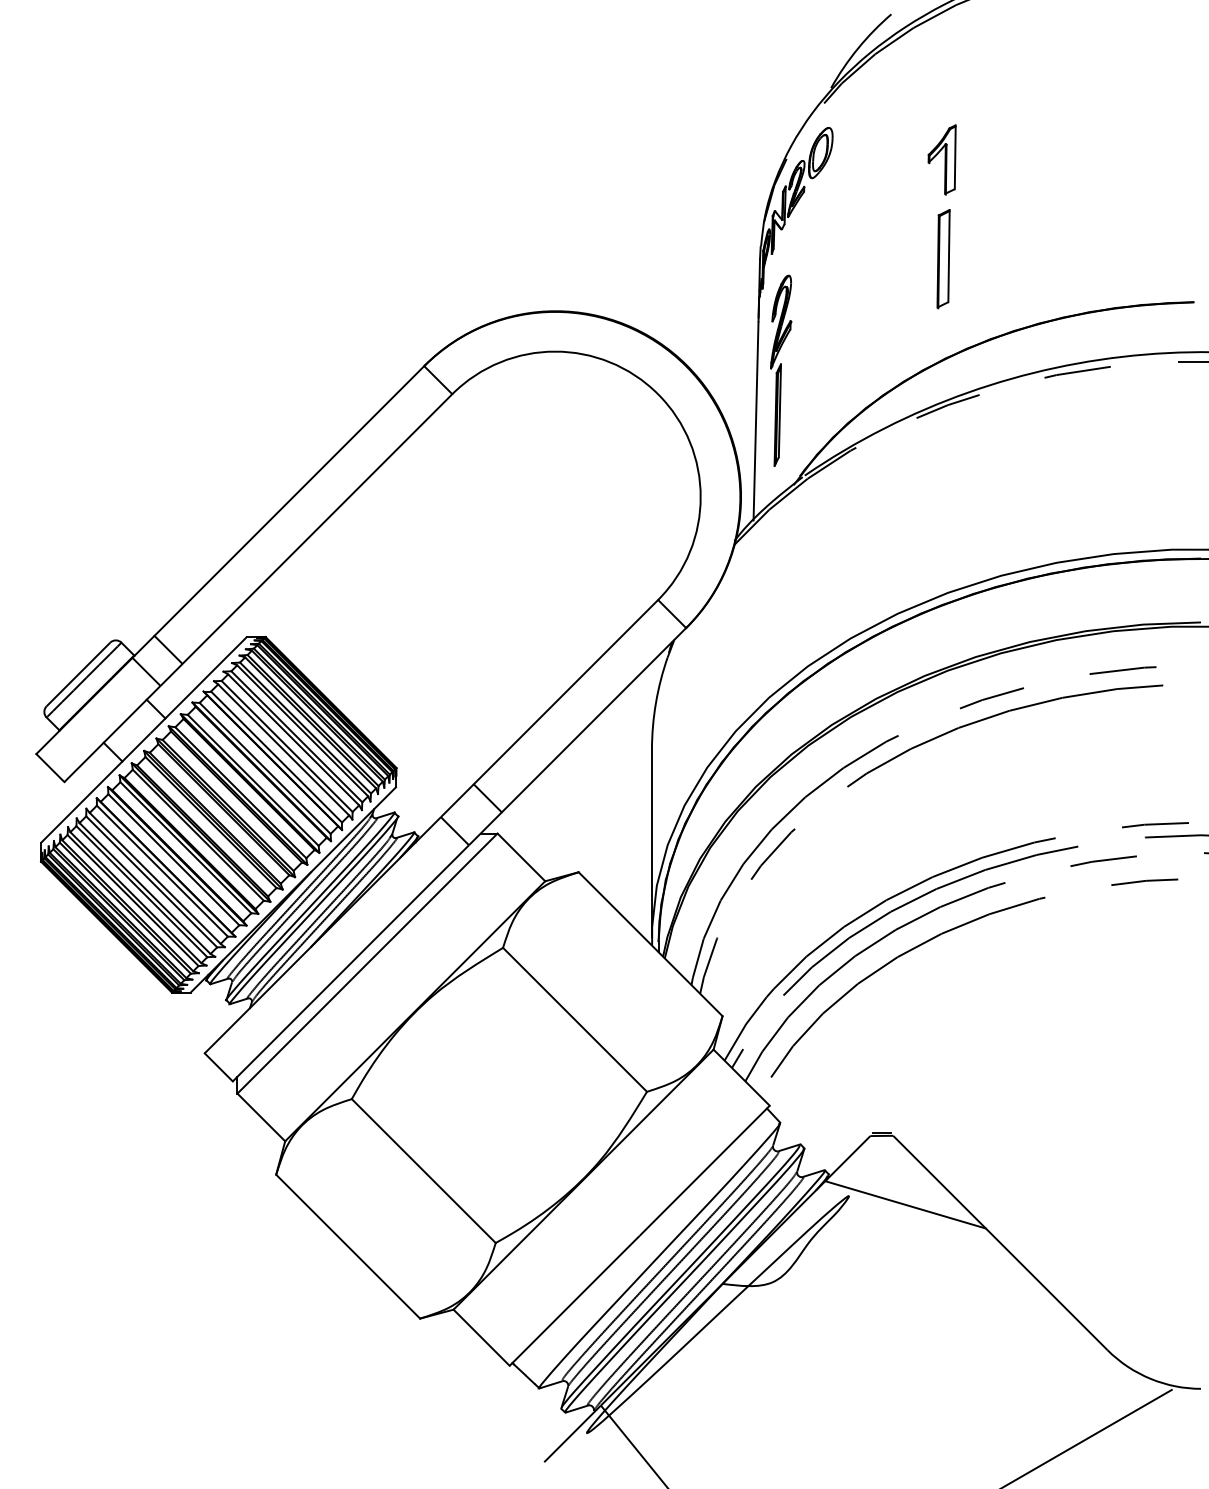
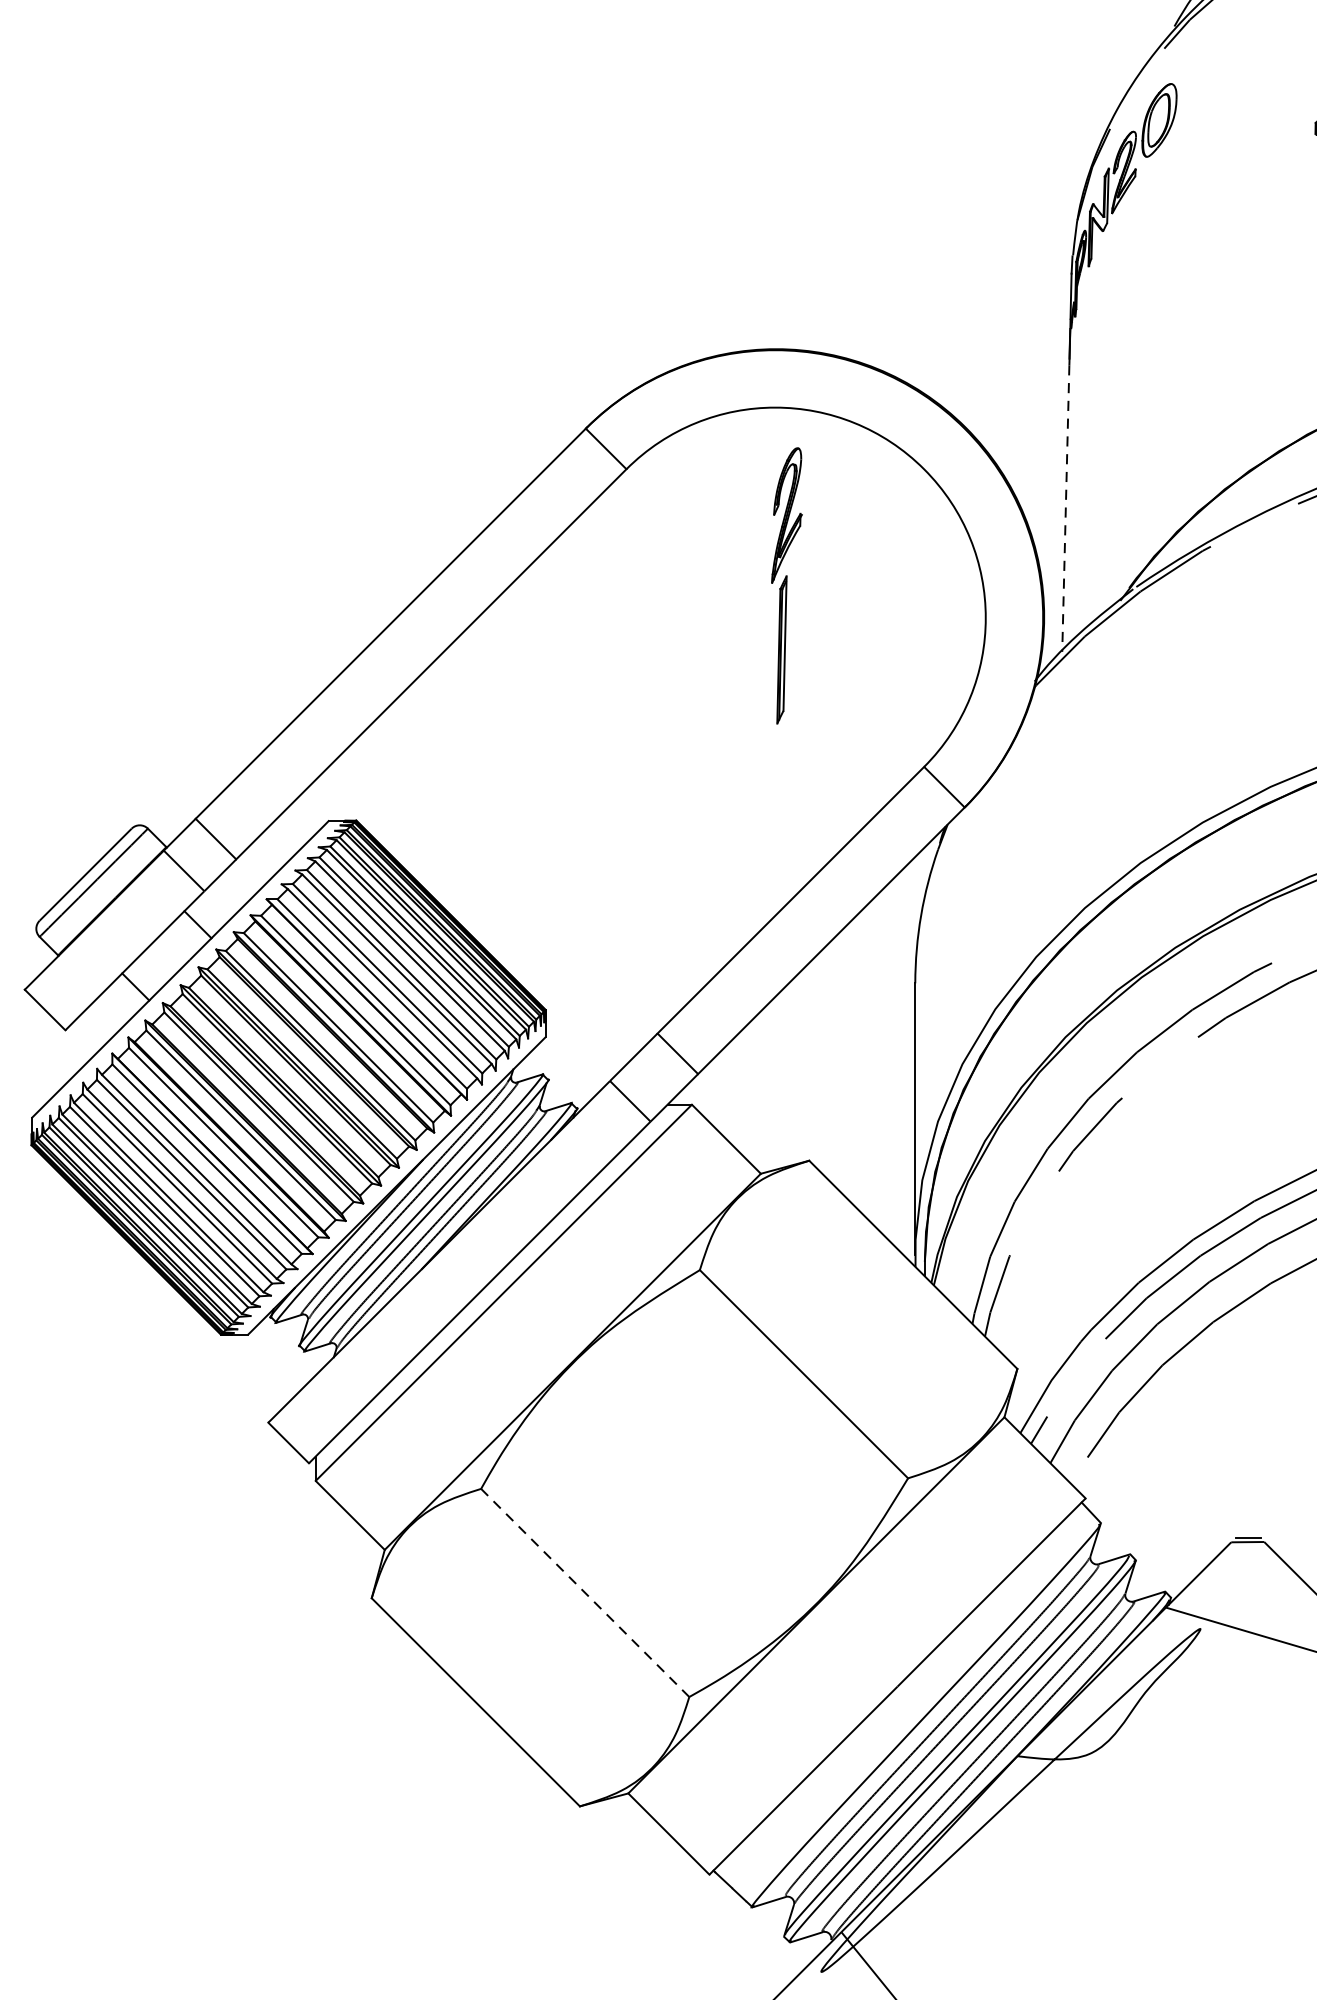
part: (781, 370) -> (787, 585), moved
line: (756, 421) -> (1066, 508), solid -> dashed
line: (423, 1171) -> (584, 1593), solid -> dashed

